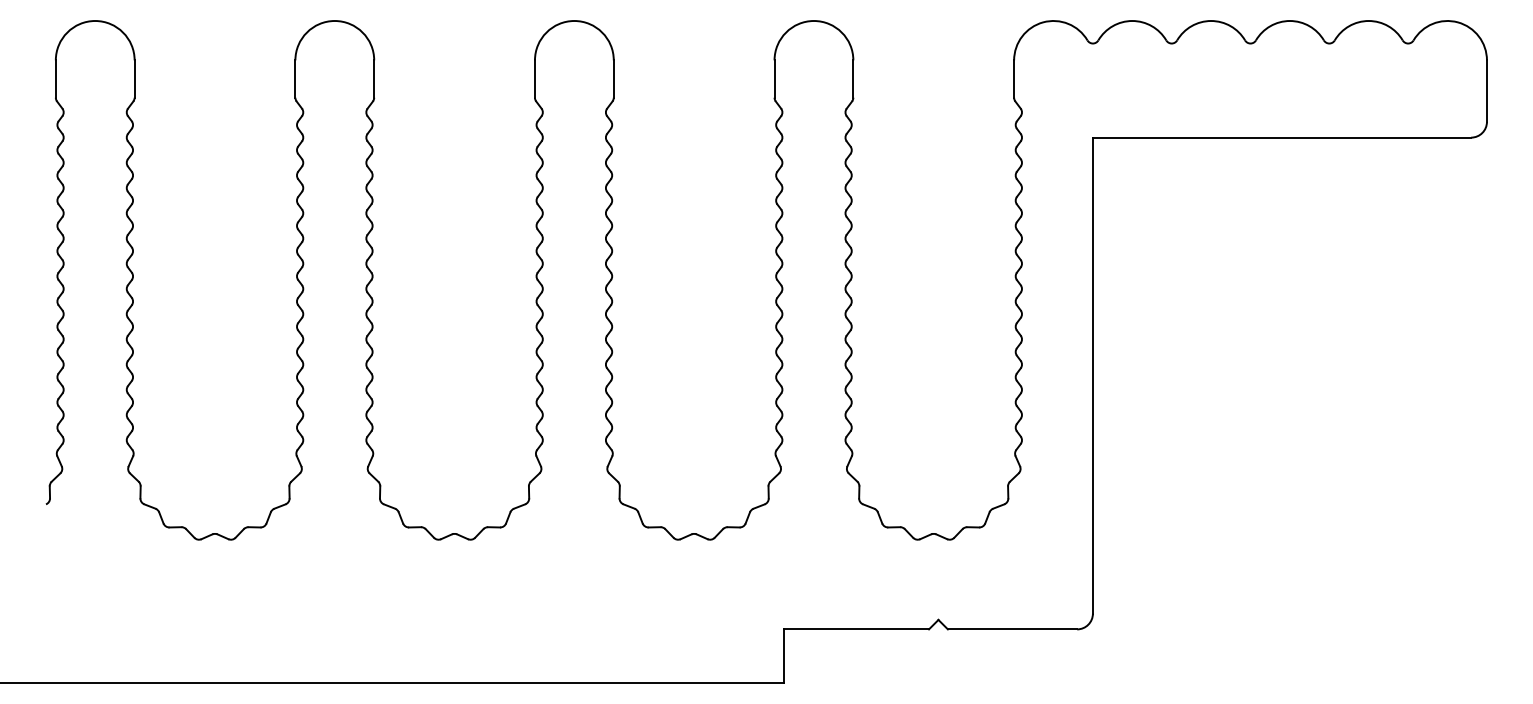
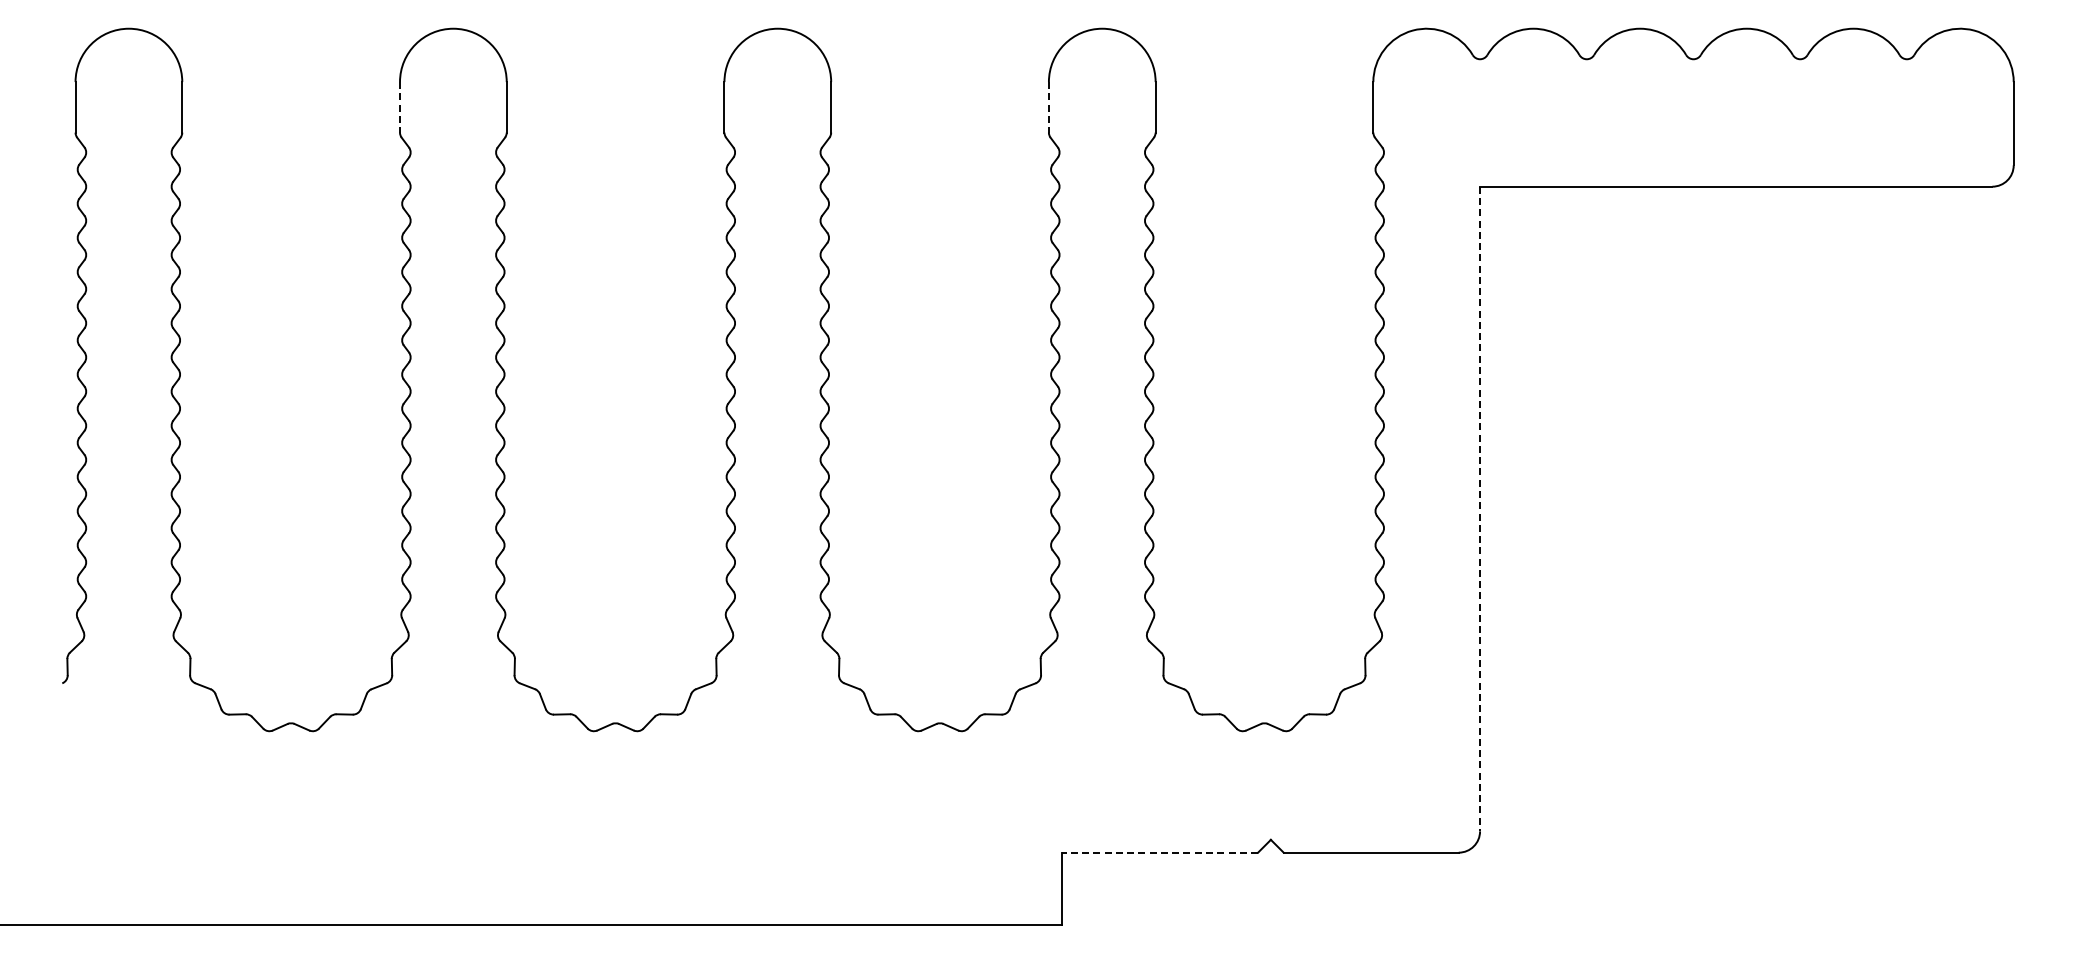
line: (295, 79) -> (400, 107), solid -> dashed
line: (774, 79) -> (1048, 107), solid -> dashed
line: (1093, 375) -> (1480, 509), solid -> dashed
line: (856, 629) -> (1159, 852), solid -> dashed

